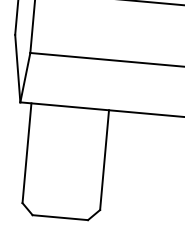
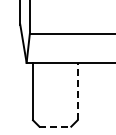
line: (104, 159) -> (77, 91), solid -> dashed
line: (60, 217) -> (55, 126), solid -> dashed

